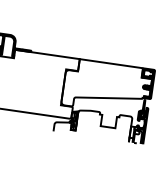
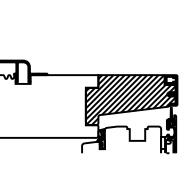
hatch: (107, 86) -> (130, 99), added

